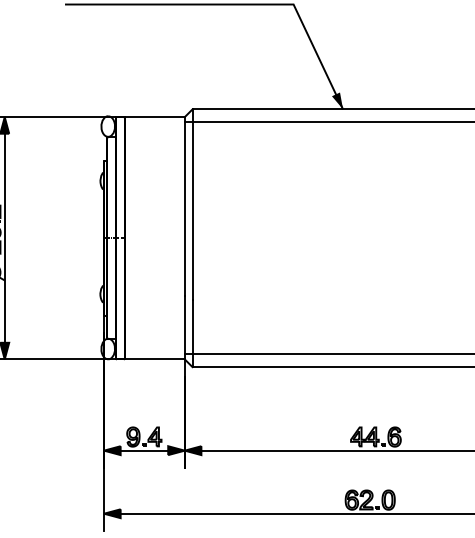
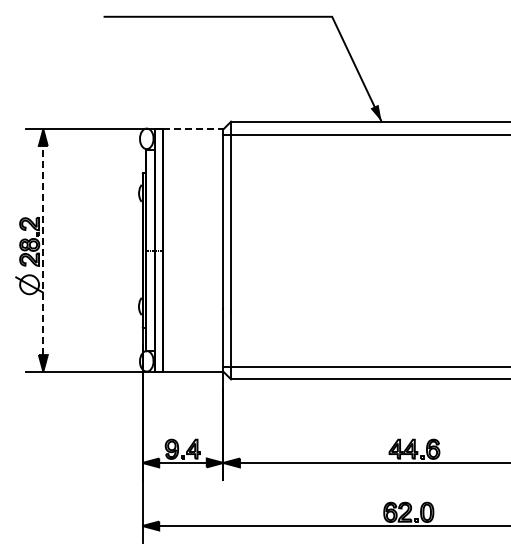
line: (154, 117) -> (193, 129), solid -> dashed
line: (4, 238) -> (43, 250), solid -> dashed

